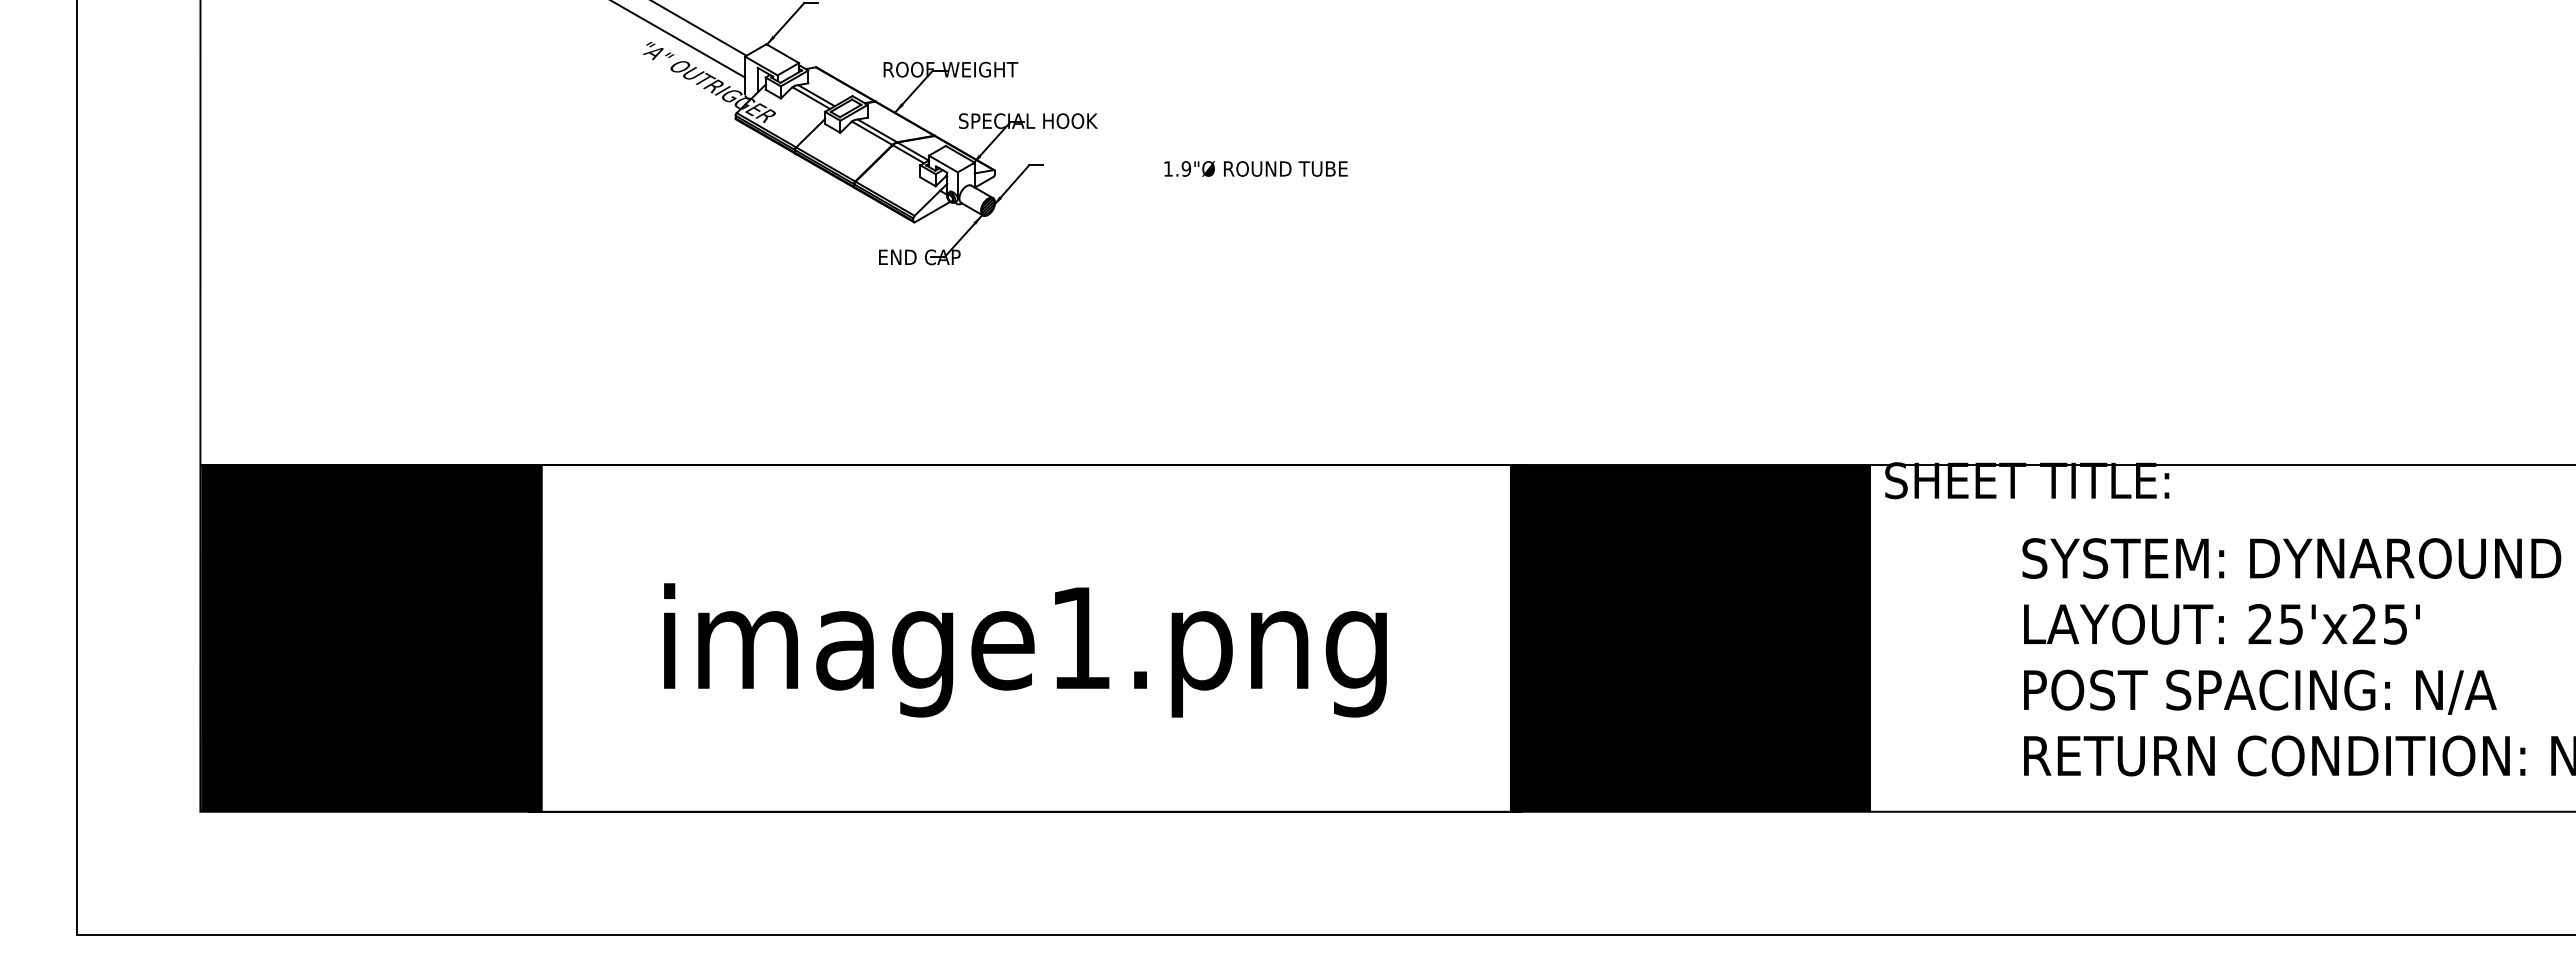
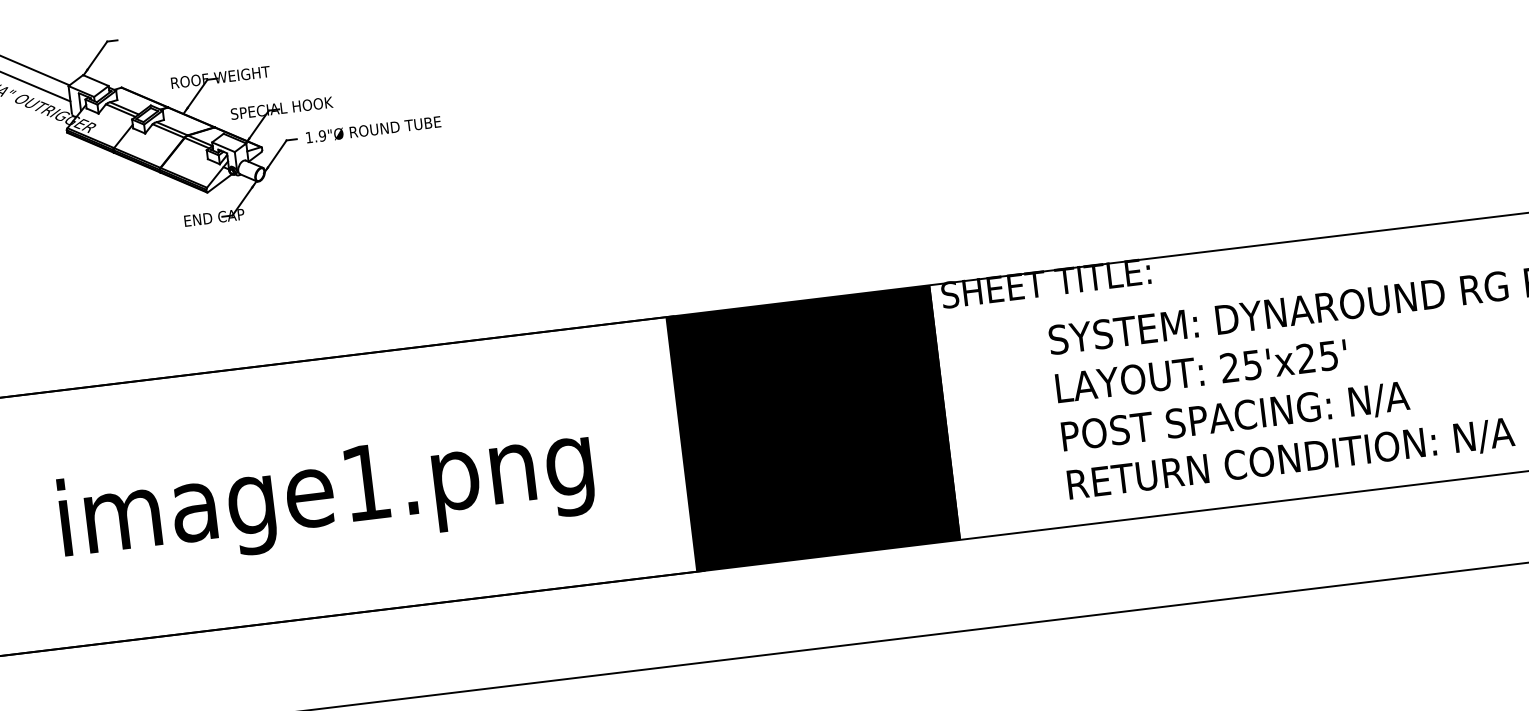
text: (1255, 168) -> (373, 129), moved
hatch: (987, 206) -> (259, 174), removed

